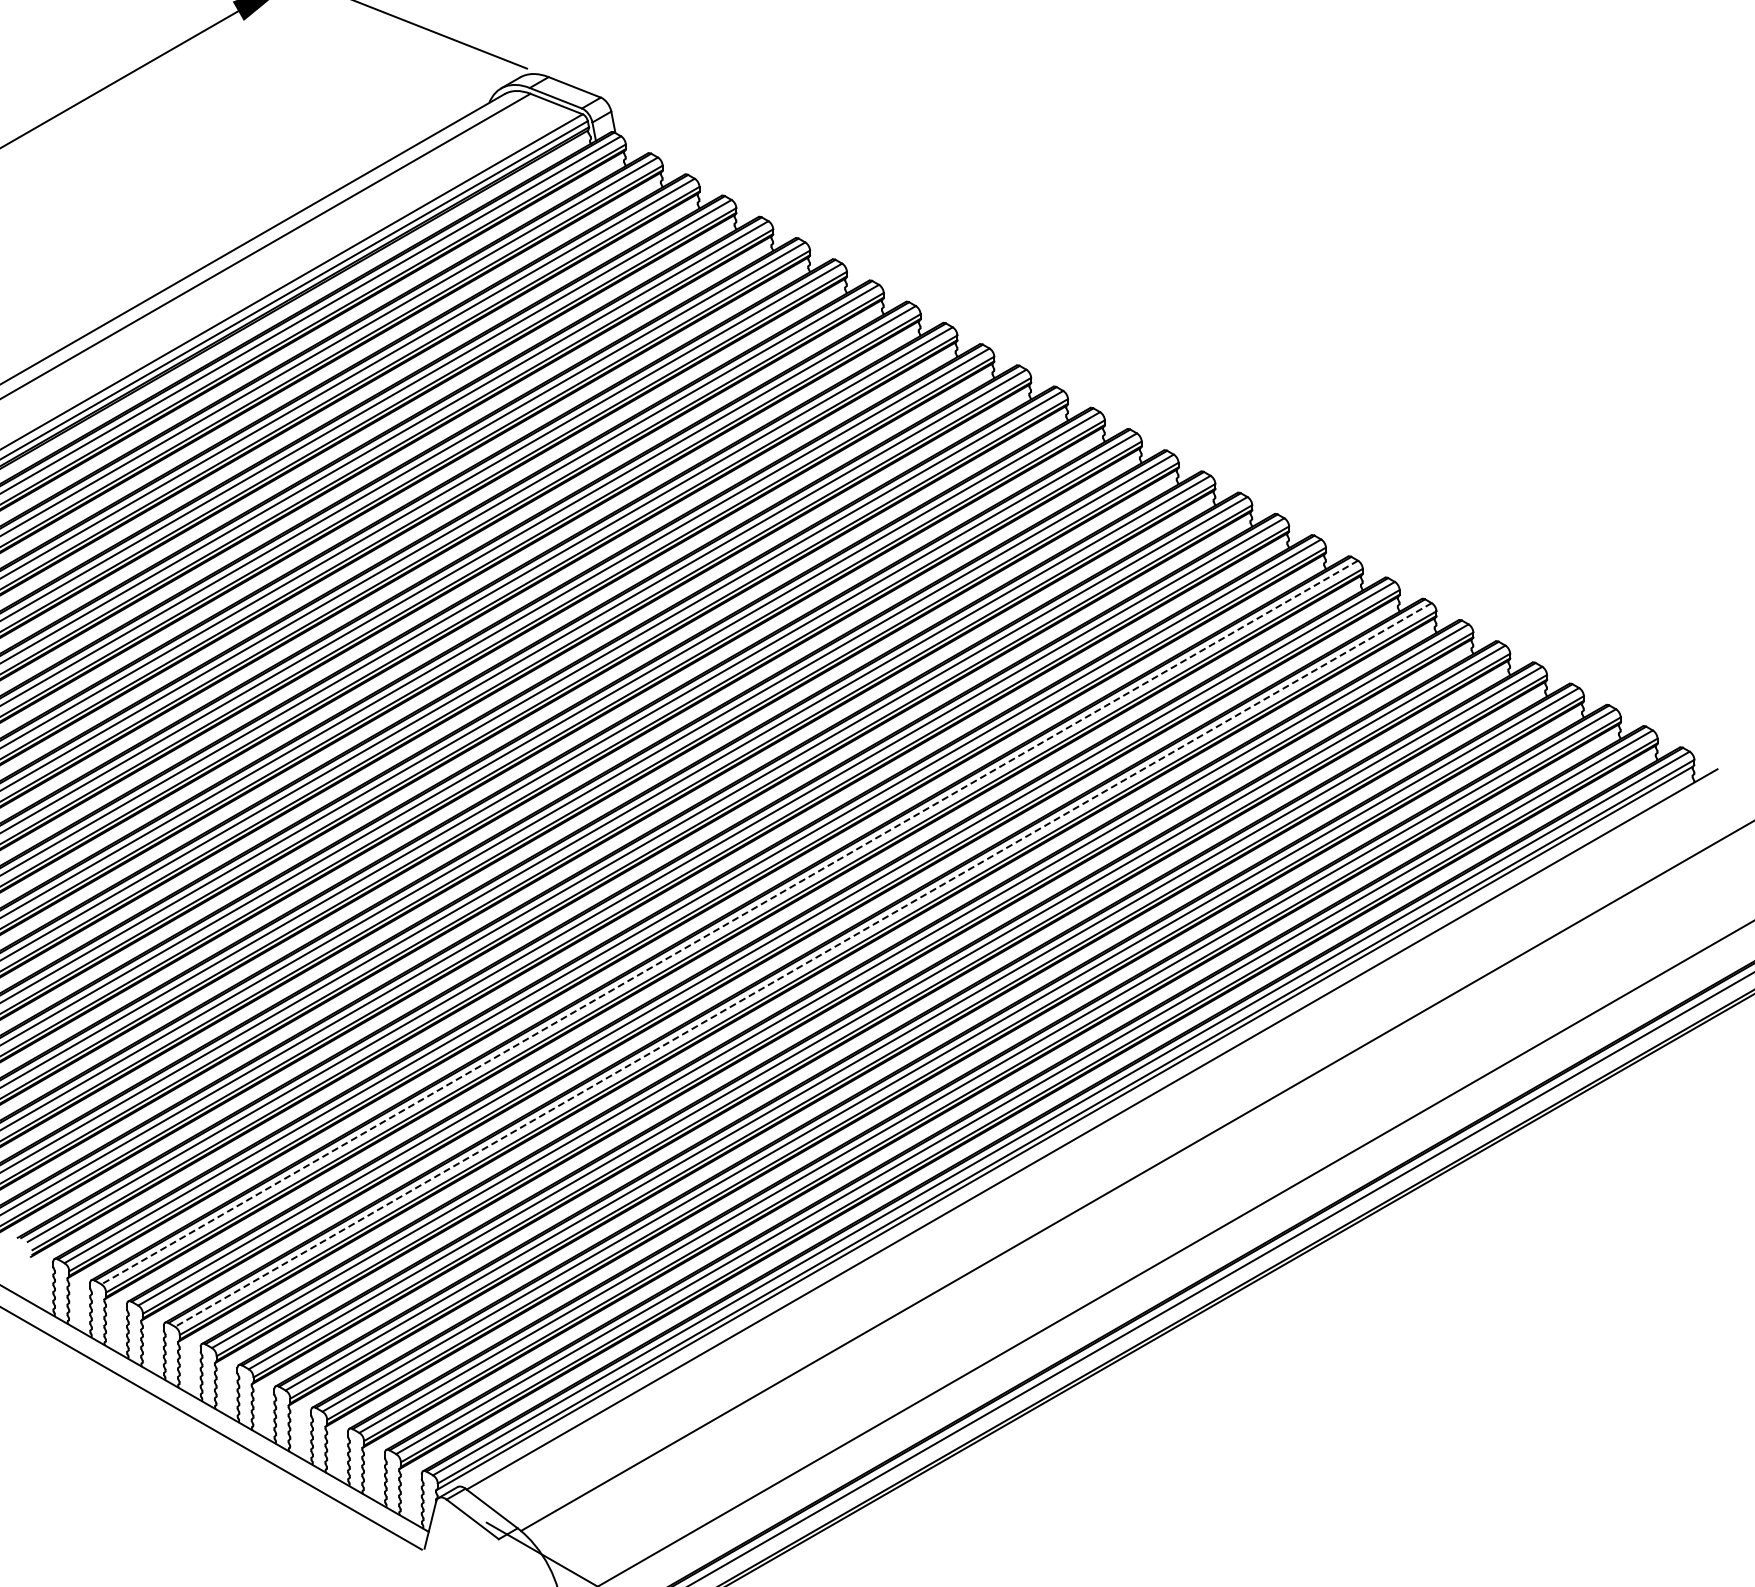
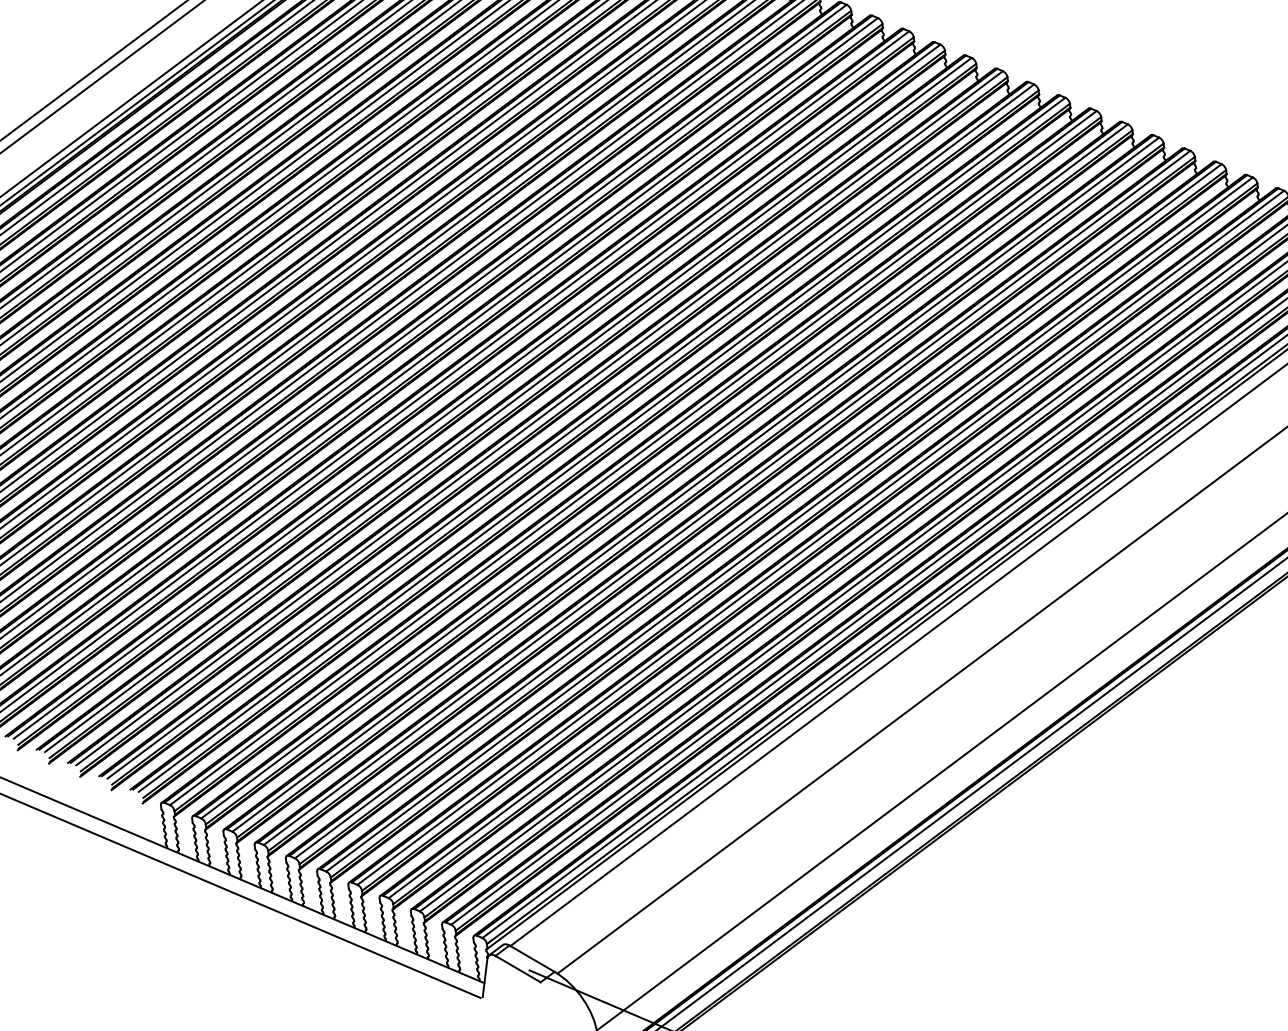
line: (729, 922) -> (664, 471), dashed -> solid
line: (803, 965) -> (727, 498), dashed -> solid

